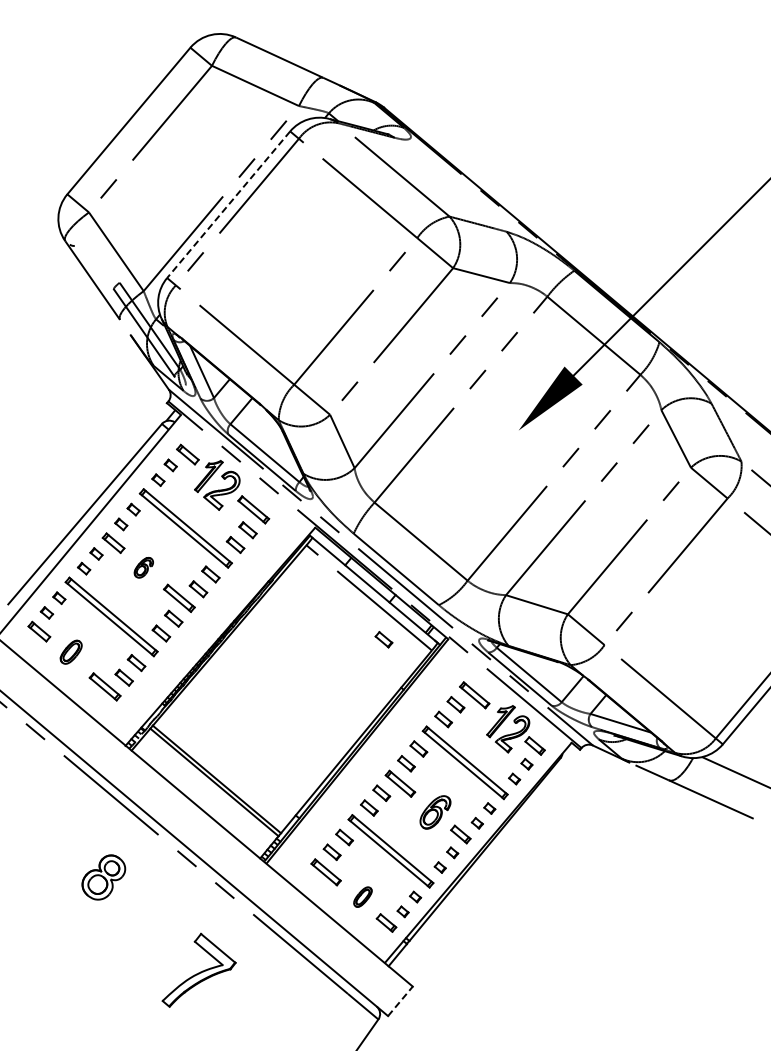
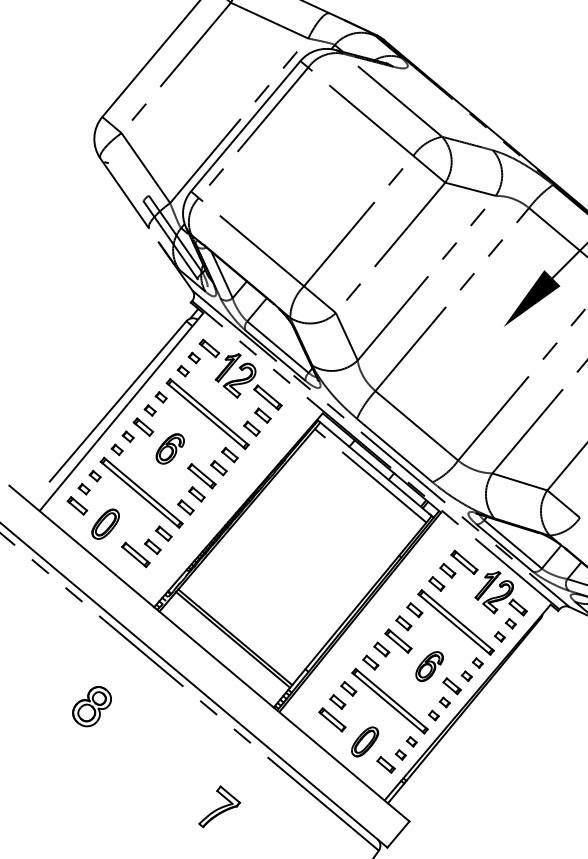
line: (228, 204) -> (245, 126), dashed -> solid
part: (143, 567) -> (170, 448), size x1.67
part: (383, 639) -> (383, 512), removed
part: (71, 651) -> (105, 523), size x1.43
part: (103, 877) -> (91, 706), moved
part: (362, 896) -> (364, 741), size x1.67
part: (199, 969) -> (219, 806), size x0.62
line: (400, 1000) -> (398, 833), dashed -> solid

